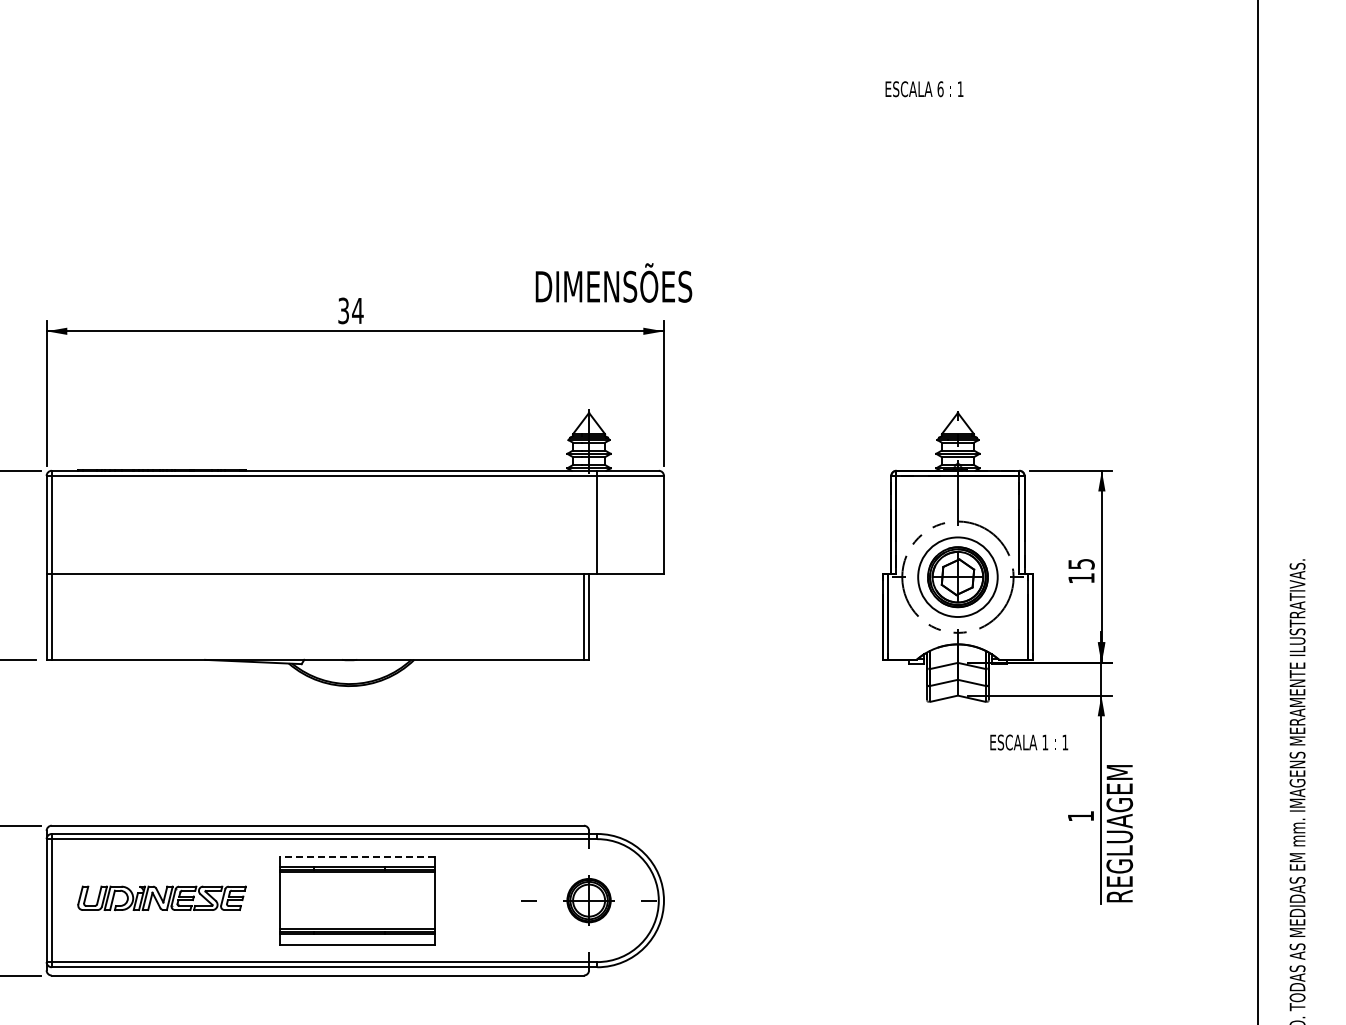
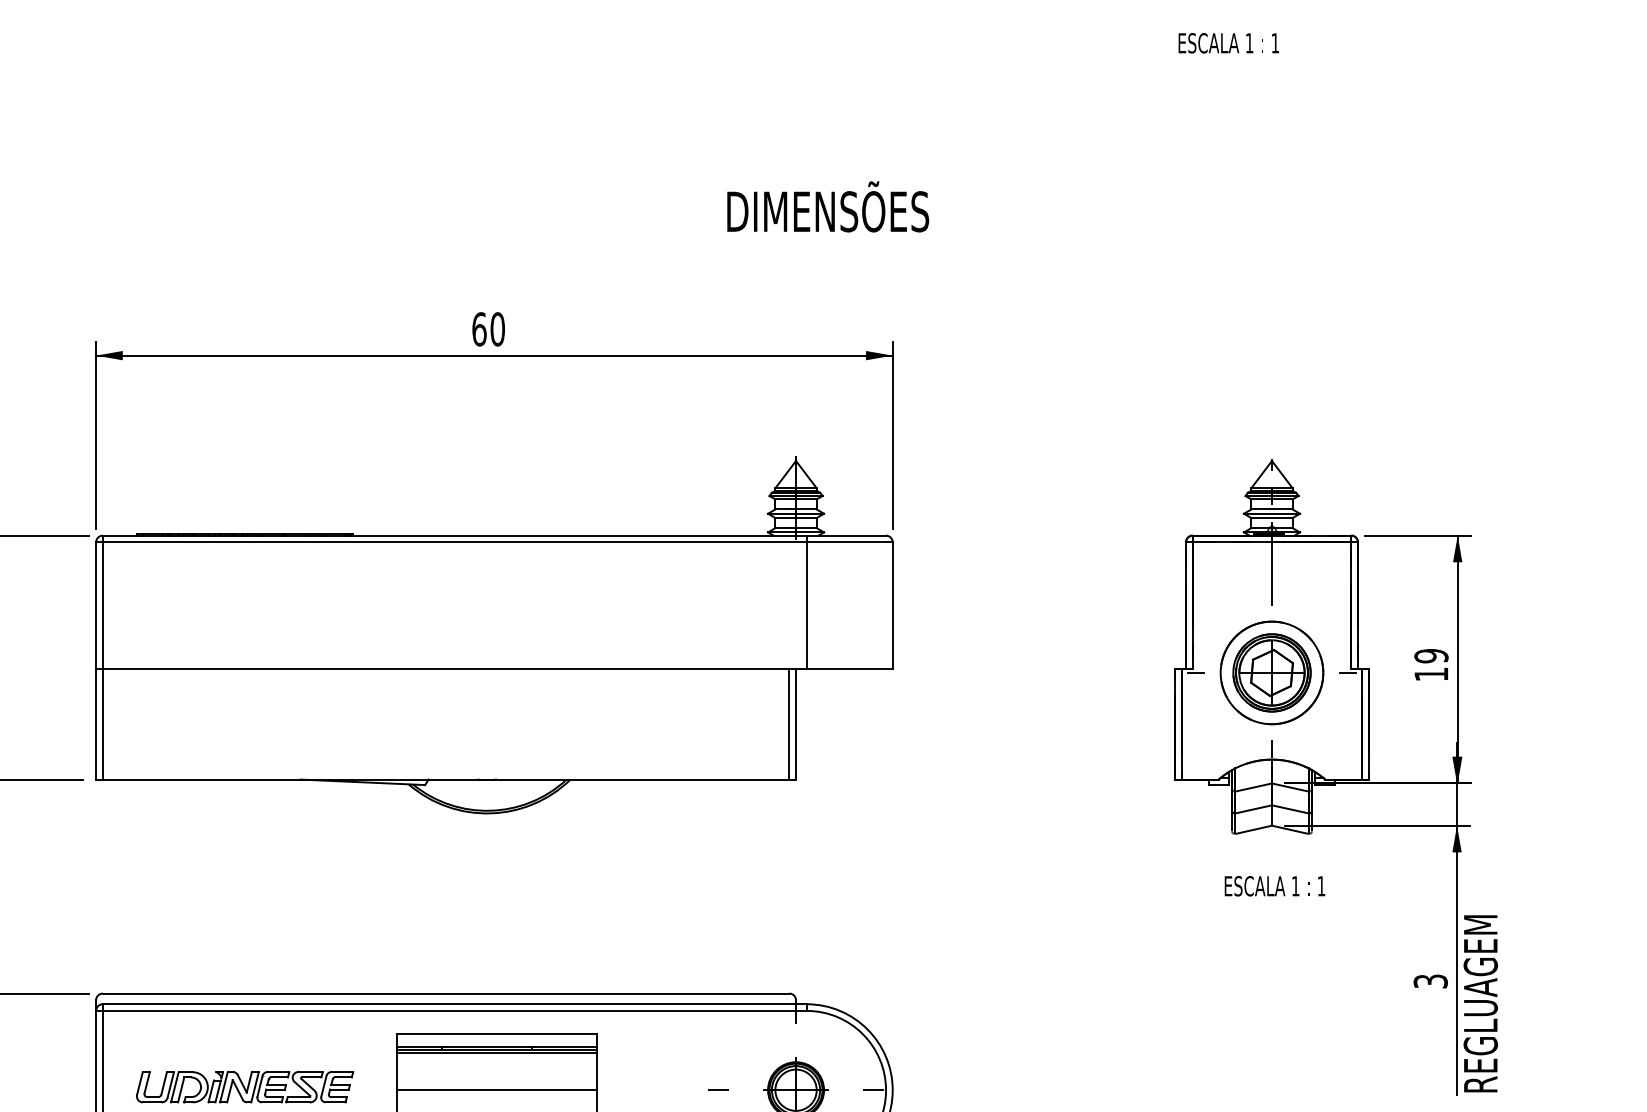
text: (940, 89) -> (1249, 43), 6 -> 1
text: (613, 282) -> (827, 206), moved
text: (350, 310) -> (488, 328), 34 -> 60
text: (1081, 563) -> (1431, 655), 15 -> 19
circle: (957, 577) -> (1271, 673), size x0.71
text: (1029, 742) -> (1275, 886), moved
text: (1080, 816) -> (1430, 981), 1 -> 3
line: (357, 856) -> (497, 1033), dashed -> solid
line: (357, 900) -> (497, 1090), added

